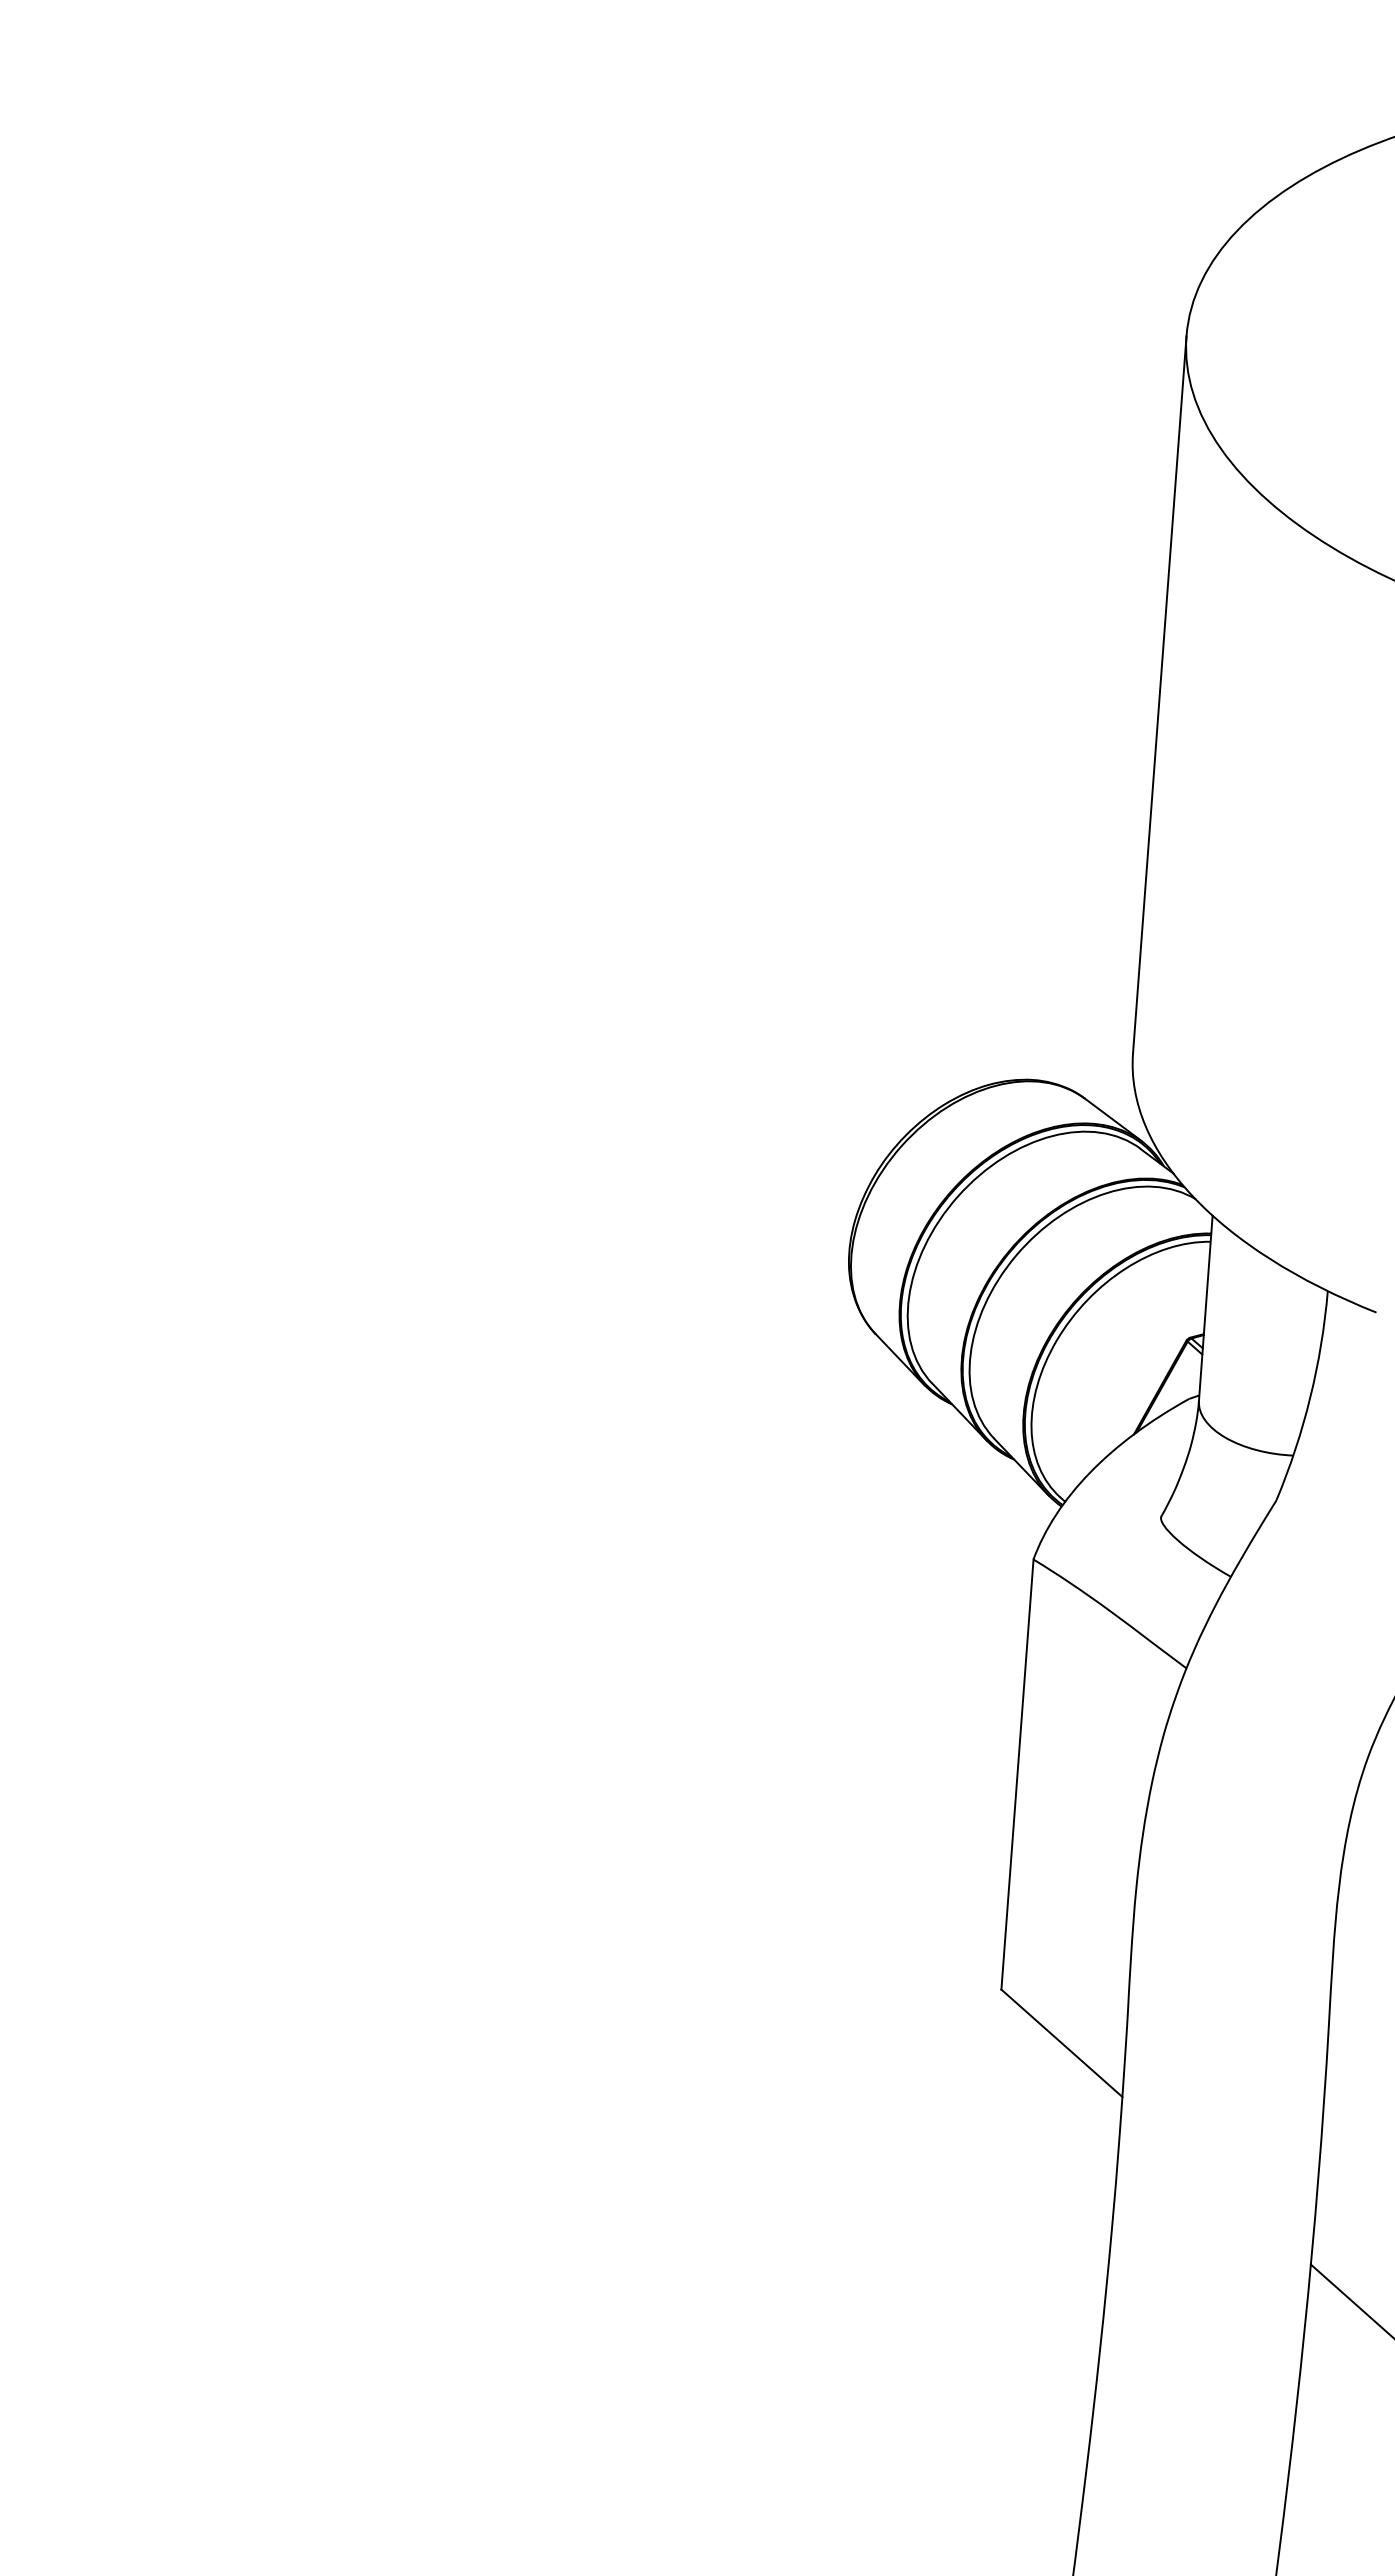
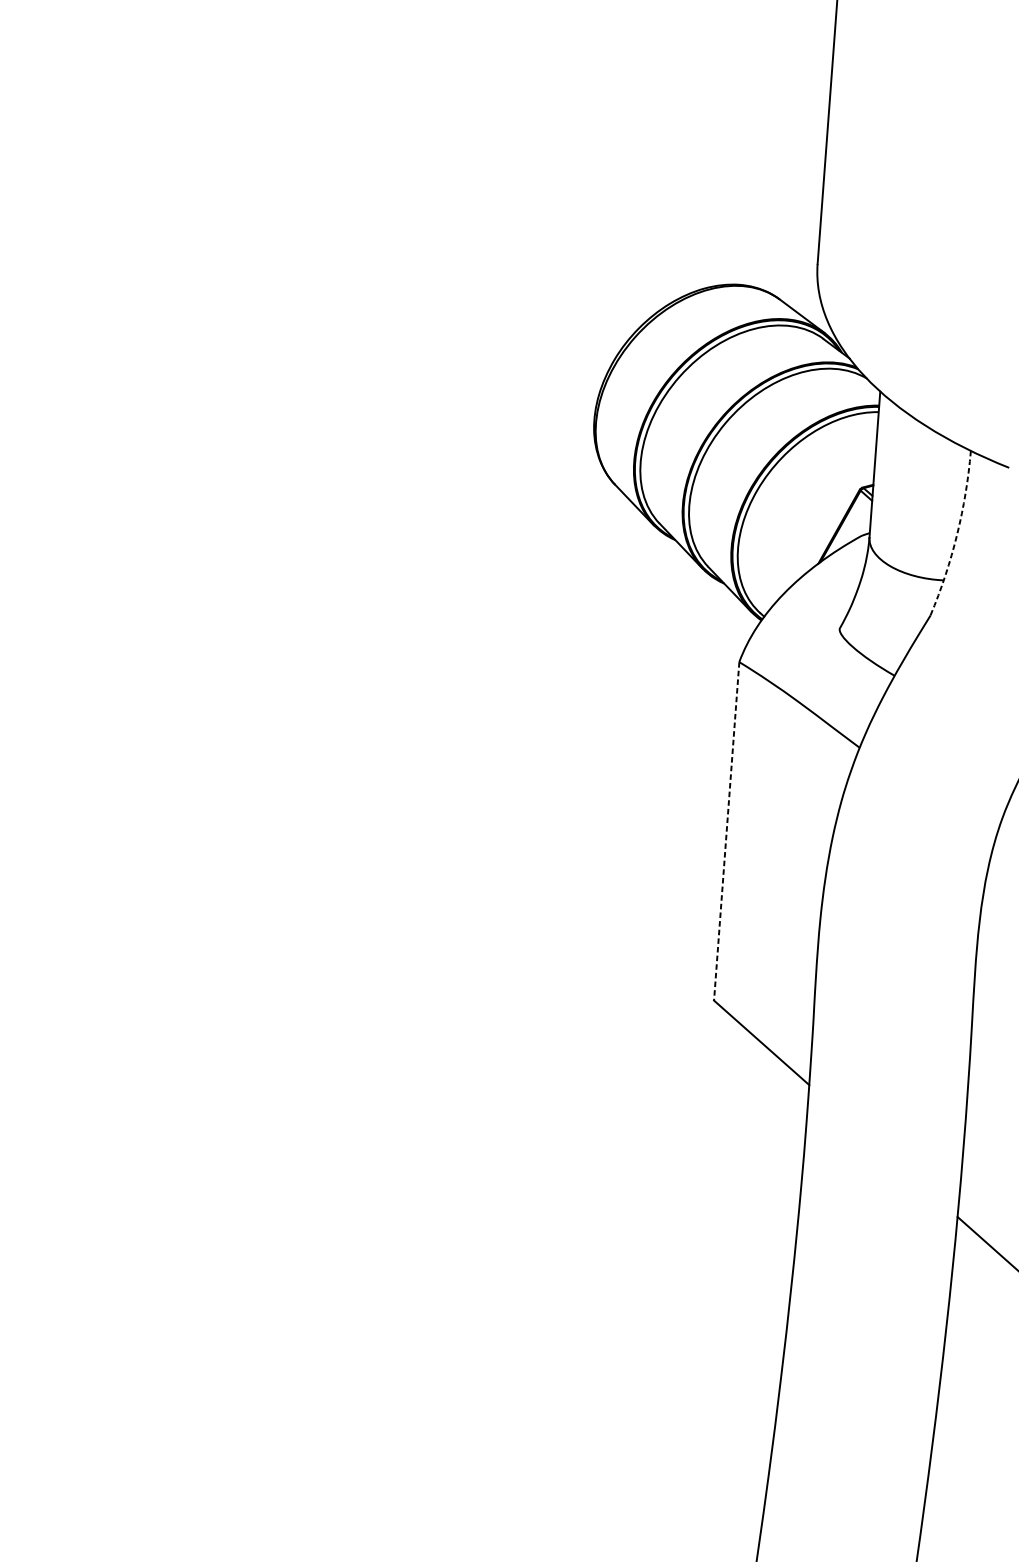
arc: (1310, 1397) -> (957, 534), solid -> dashed
line: (1017, 1774) -> (726, 831), solid -> dashed

